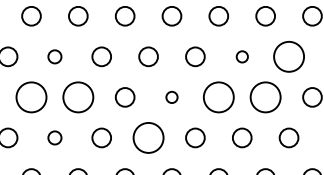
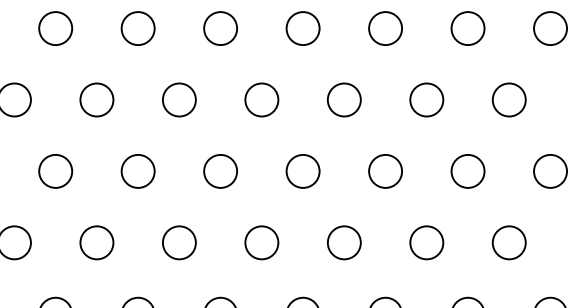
circle: (54, 56) -> (96, 99), size x1.43
circle: (242, 56) -> (427, 99), size x1.67
circle: (288, 56) -> (508, 99), size x0.62
circle: (31, 97) -> (55, 171), size x0.62
circle: (77, 97) -> (136, 171), size x0.62
circle: (171, 97) -> (302, 171), size x1.67
circle: (218, 97) -> (385, 171), size x0.62
circle: (265, 97) -> (467, 171), size x0.62
circle: (54, 137) -> (96, 242), size x1.43
circle: (148, 137) -> (261, 242), size x0.62

